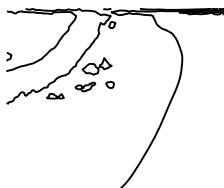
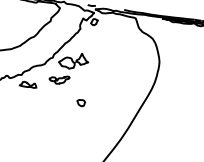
part: (109, 84) -> (80, 102), moved

